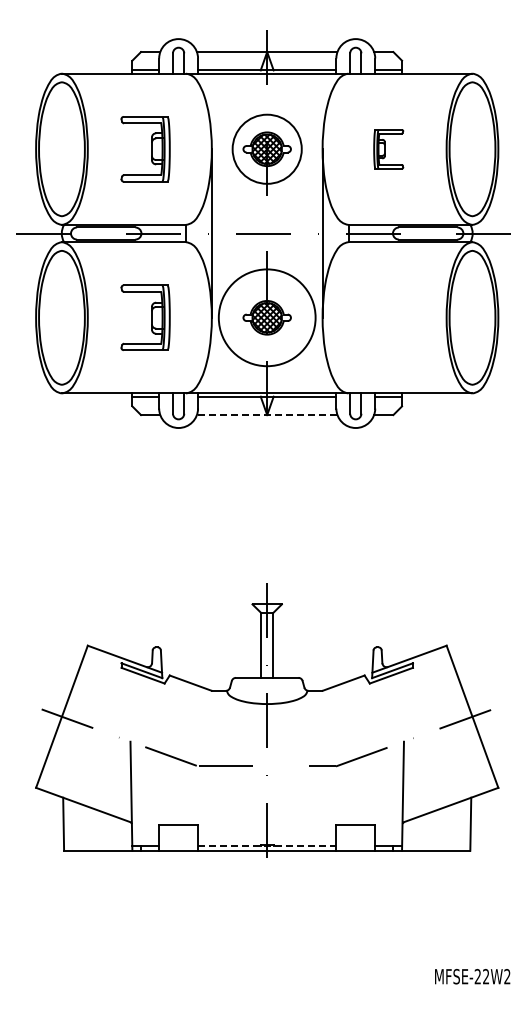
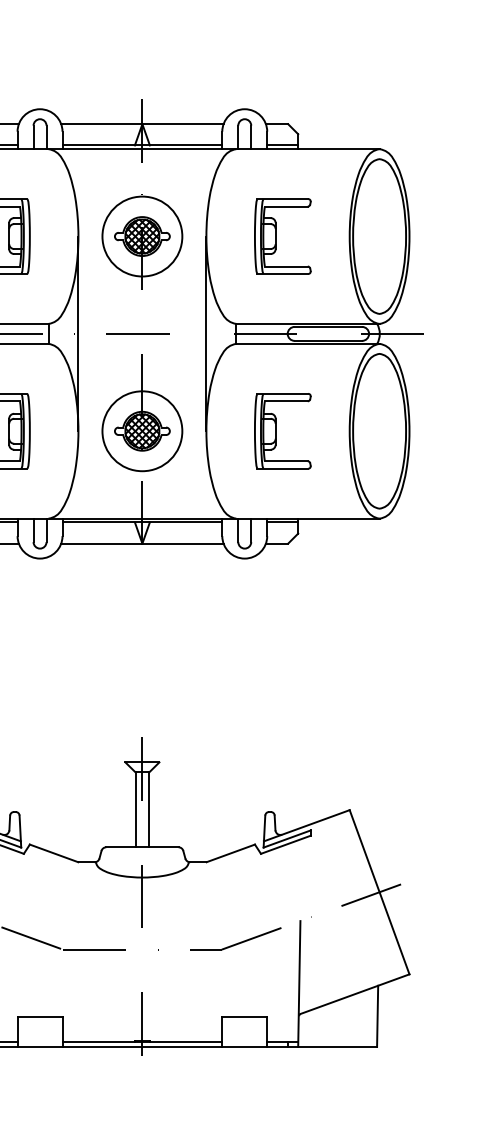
part: (388, 149) -> (282, 236), size x1.67
circle: (266, 317) -> (141, 430), size x0.71
part: (388, 317) -> (282, 430), added
line: (266, 415) -> (141, 544), dashed -> solid
line: (267, 846) -> (142, 1042), dashed -> solid

